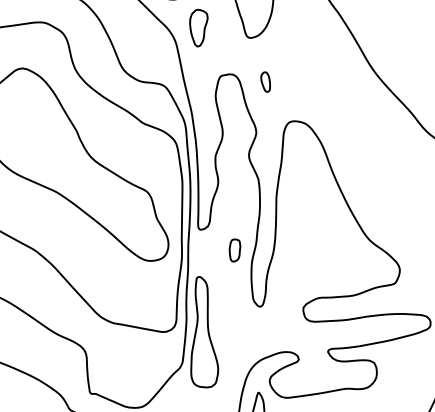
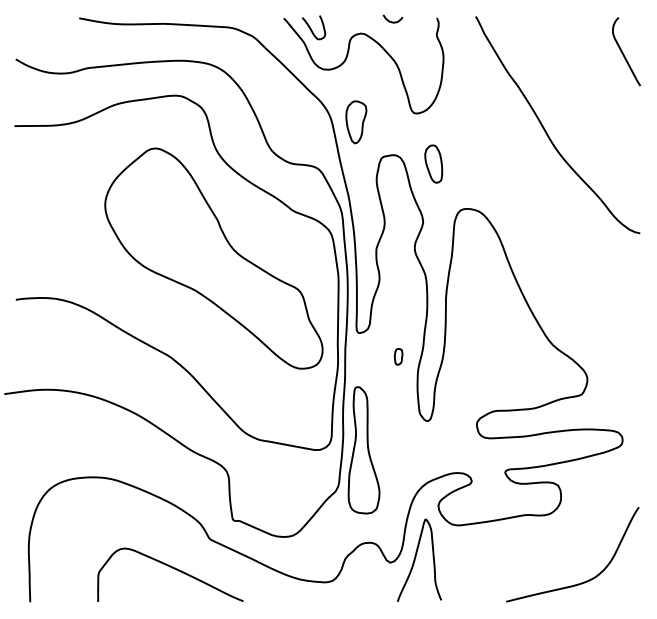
part: (198, 28) -> (356, 122), moved
part: (265, 81) -> (433, 163), size x1.67
part: (234, 250) -> (398, 356), size x0.62

